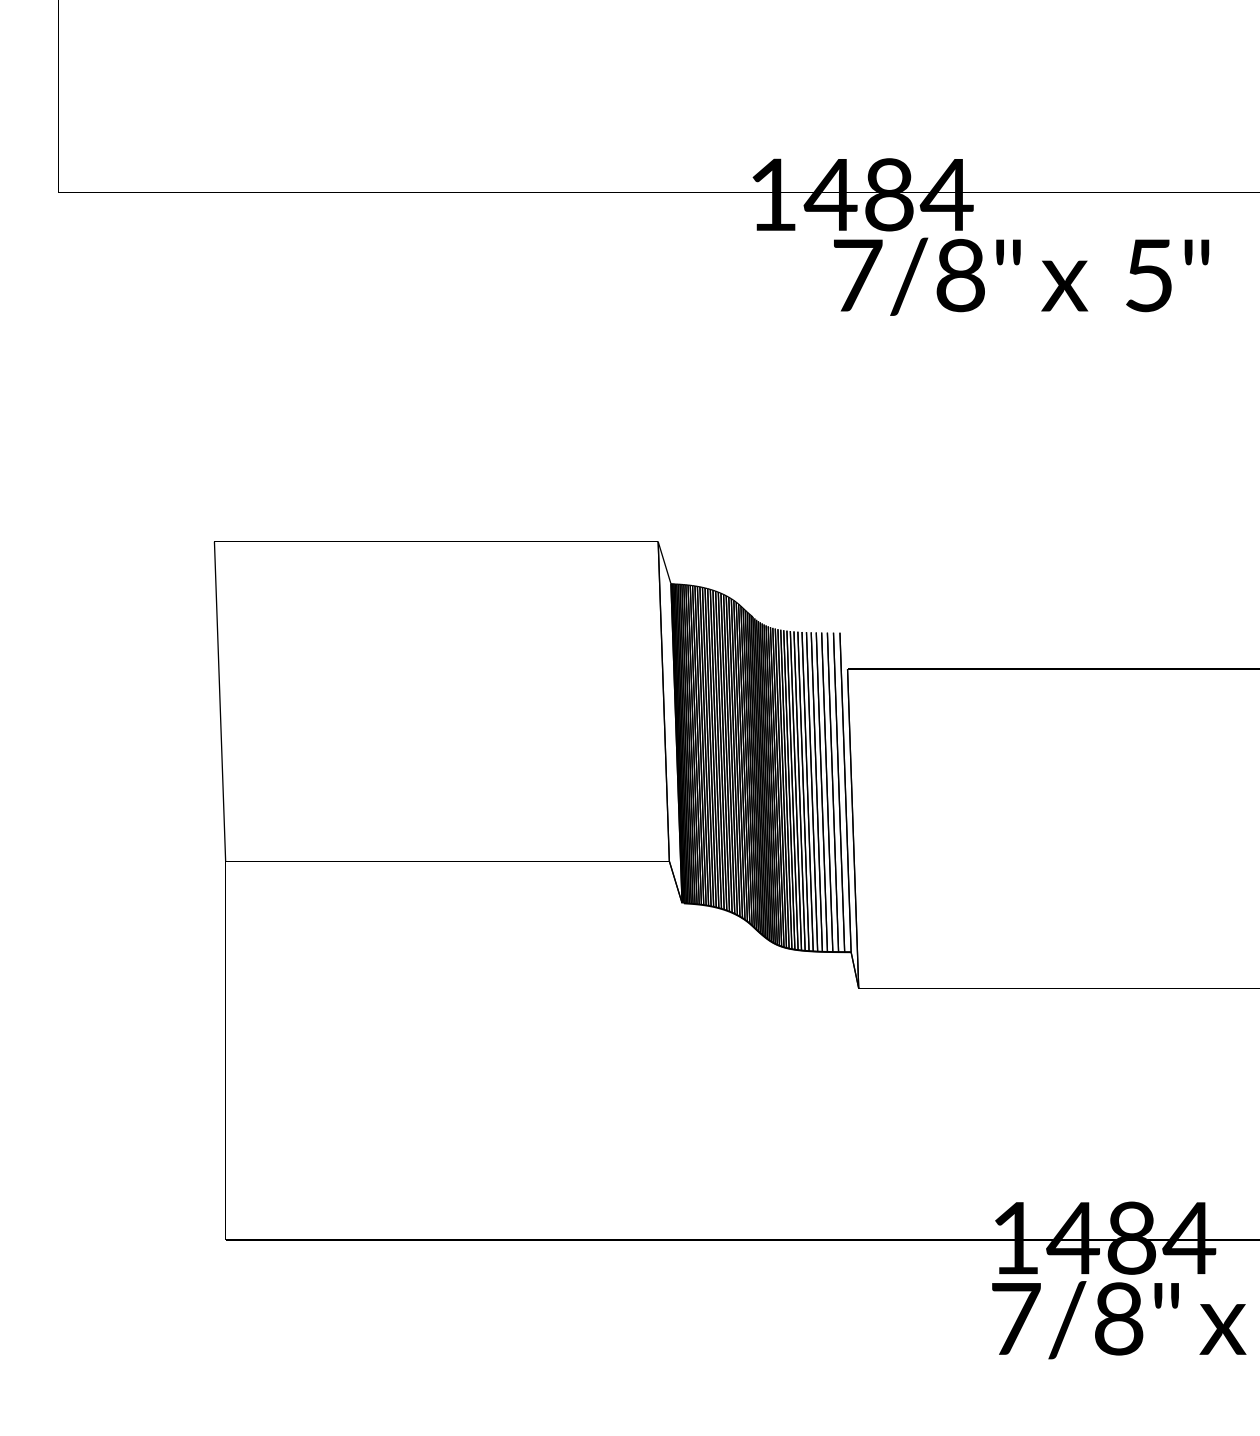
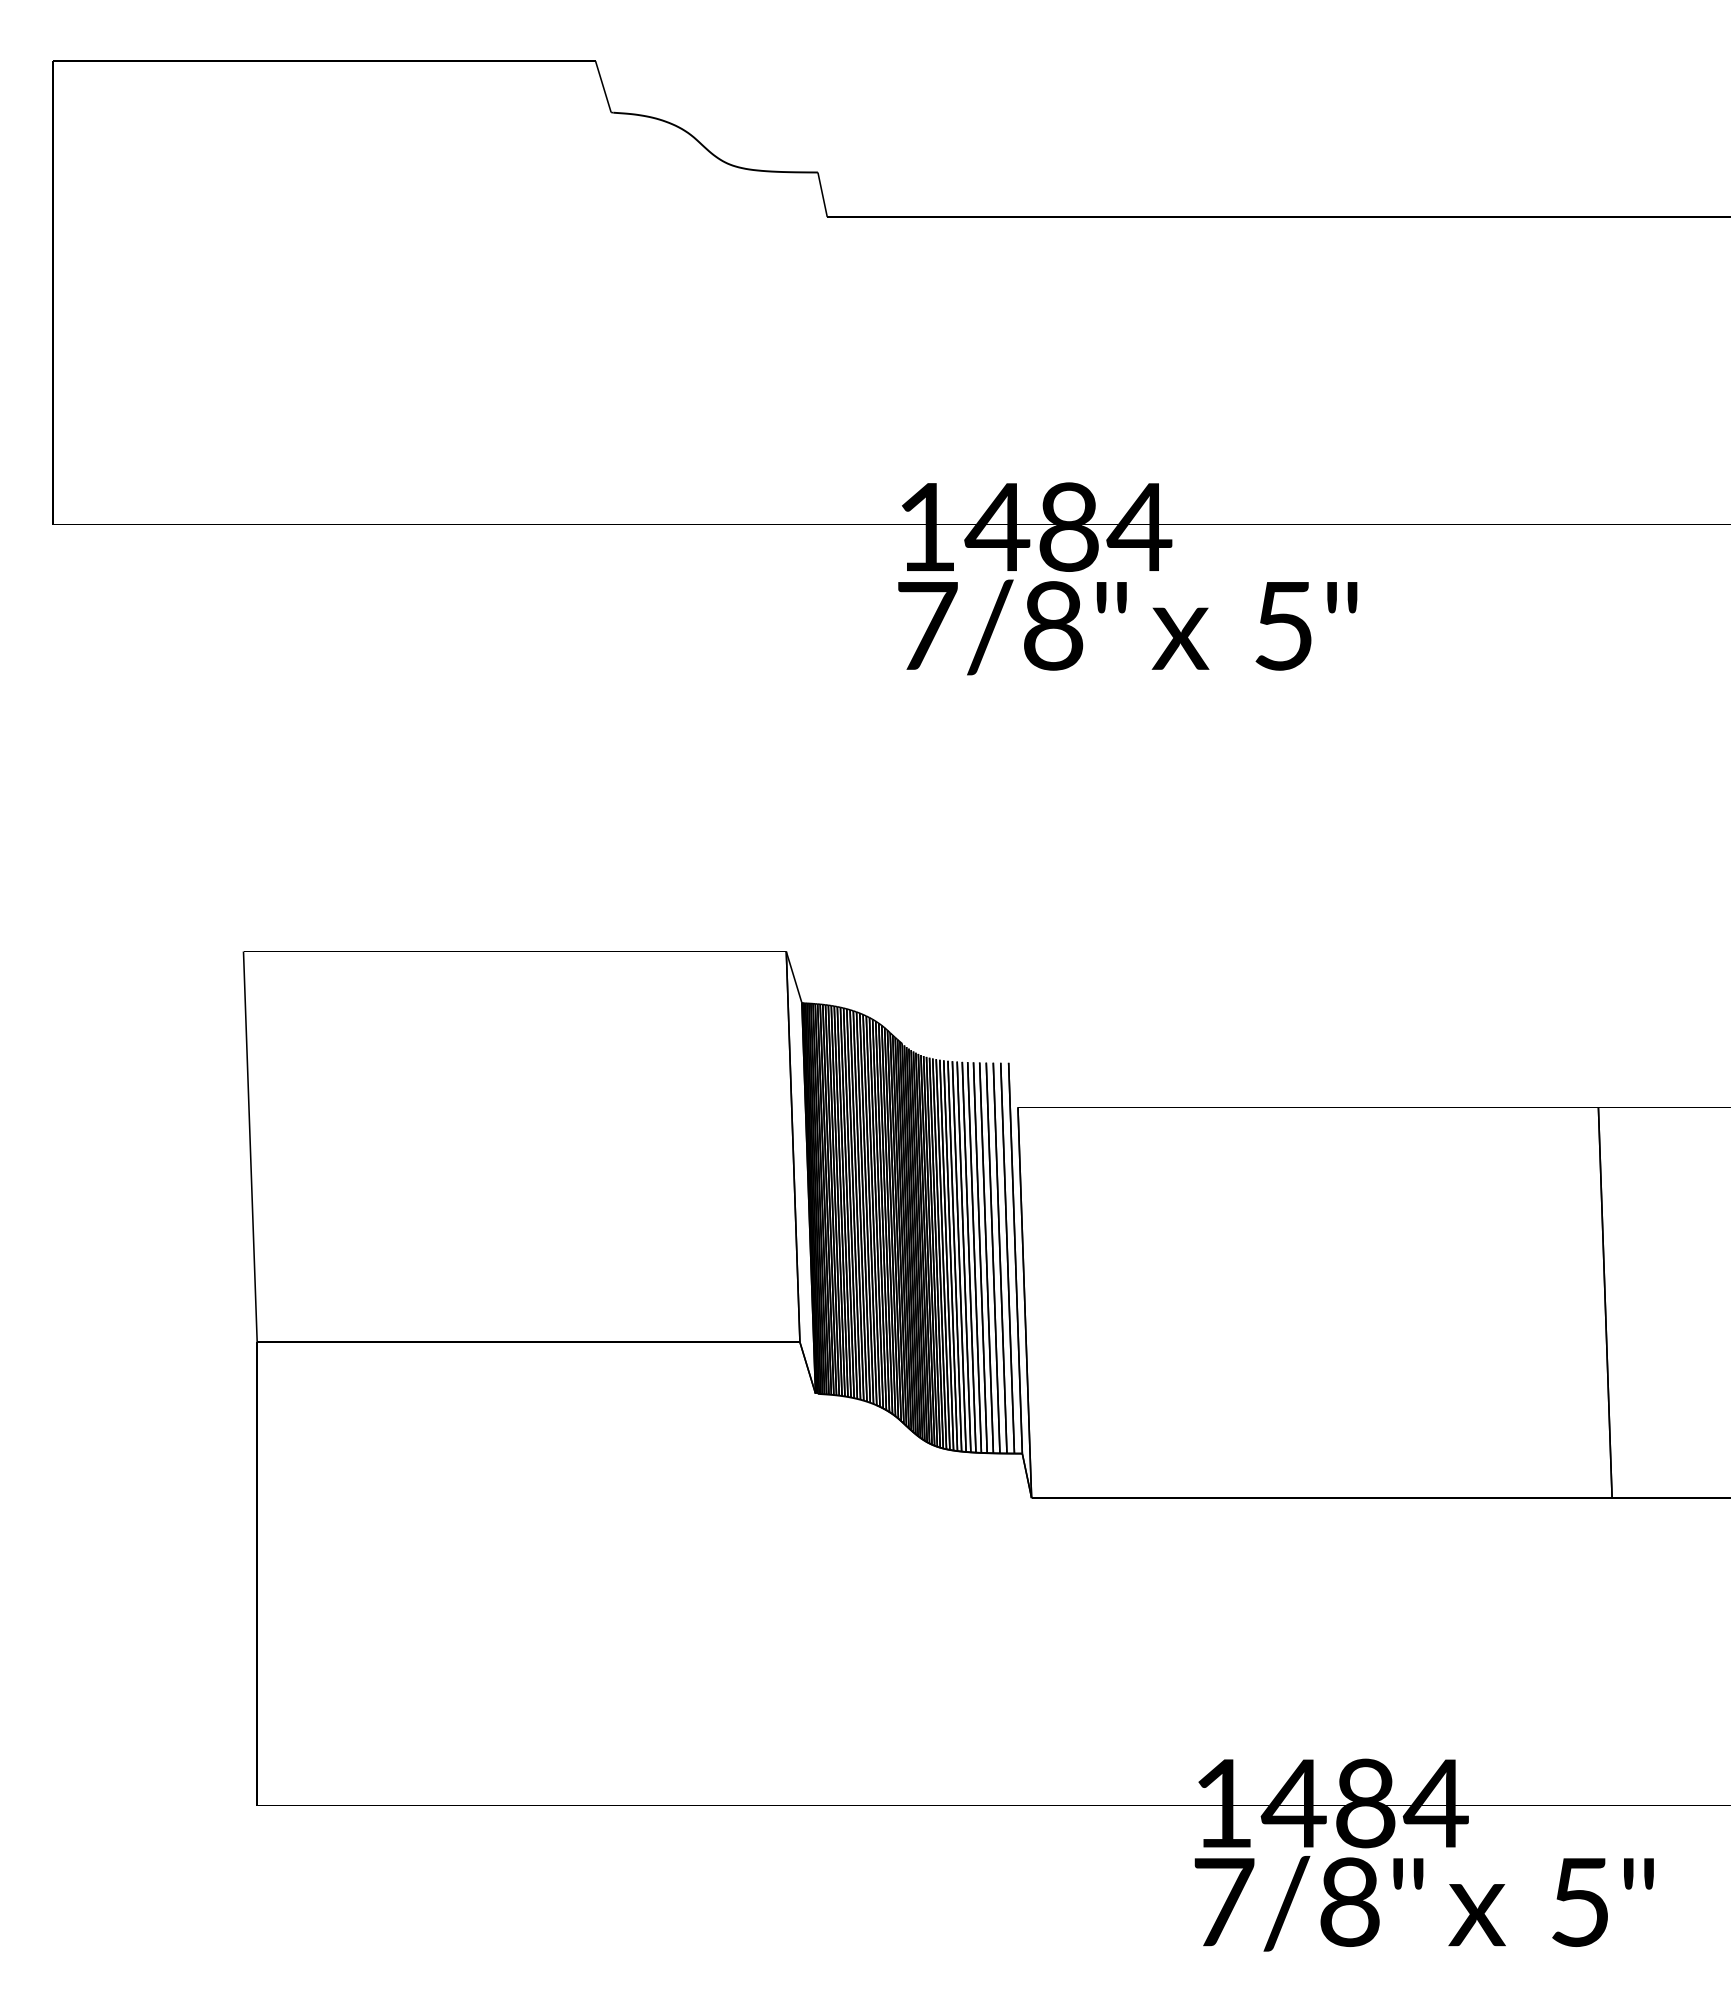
text: (1021, 276) -> (1127, 627), moved

